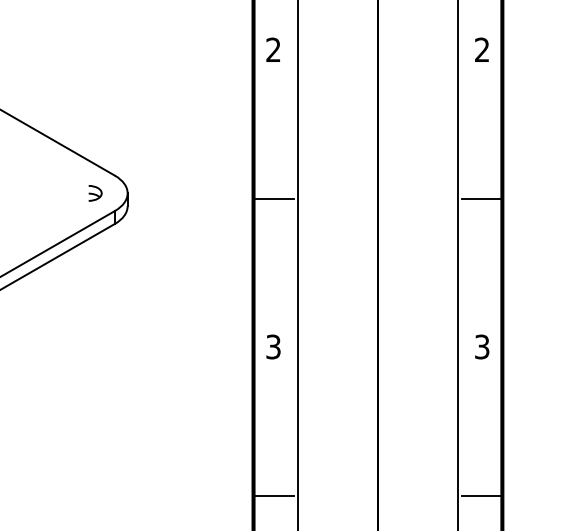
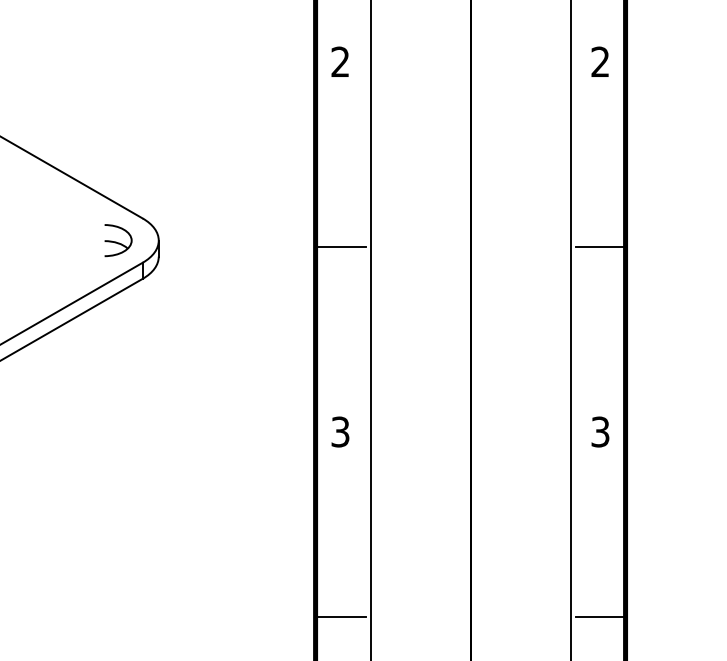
part: (95, 193) -> (118, 240), size x1.67

